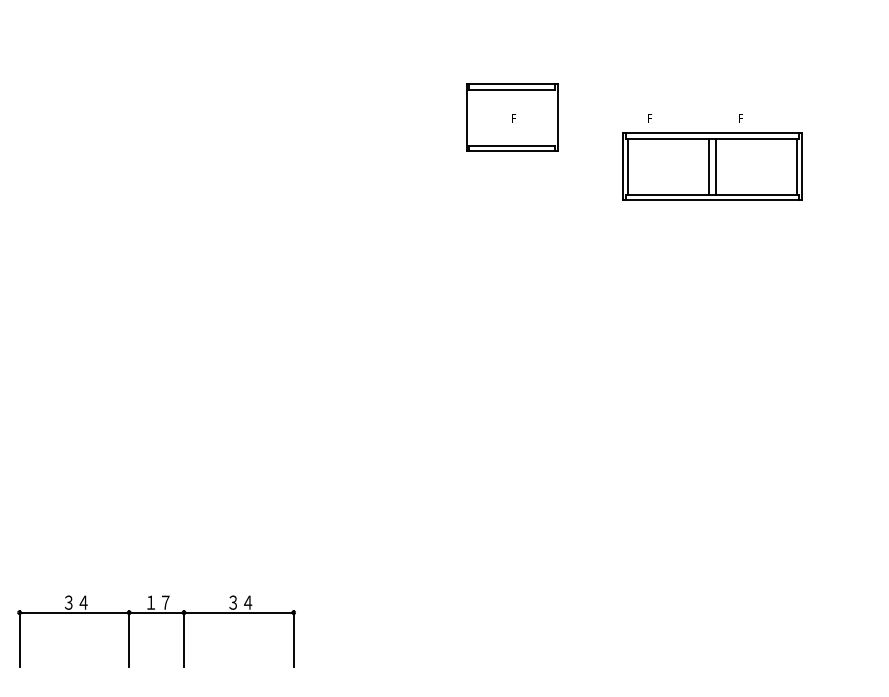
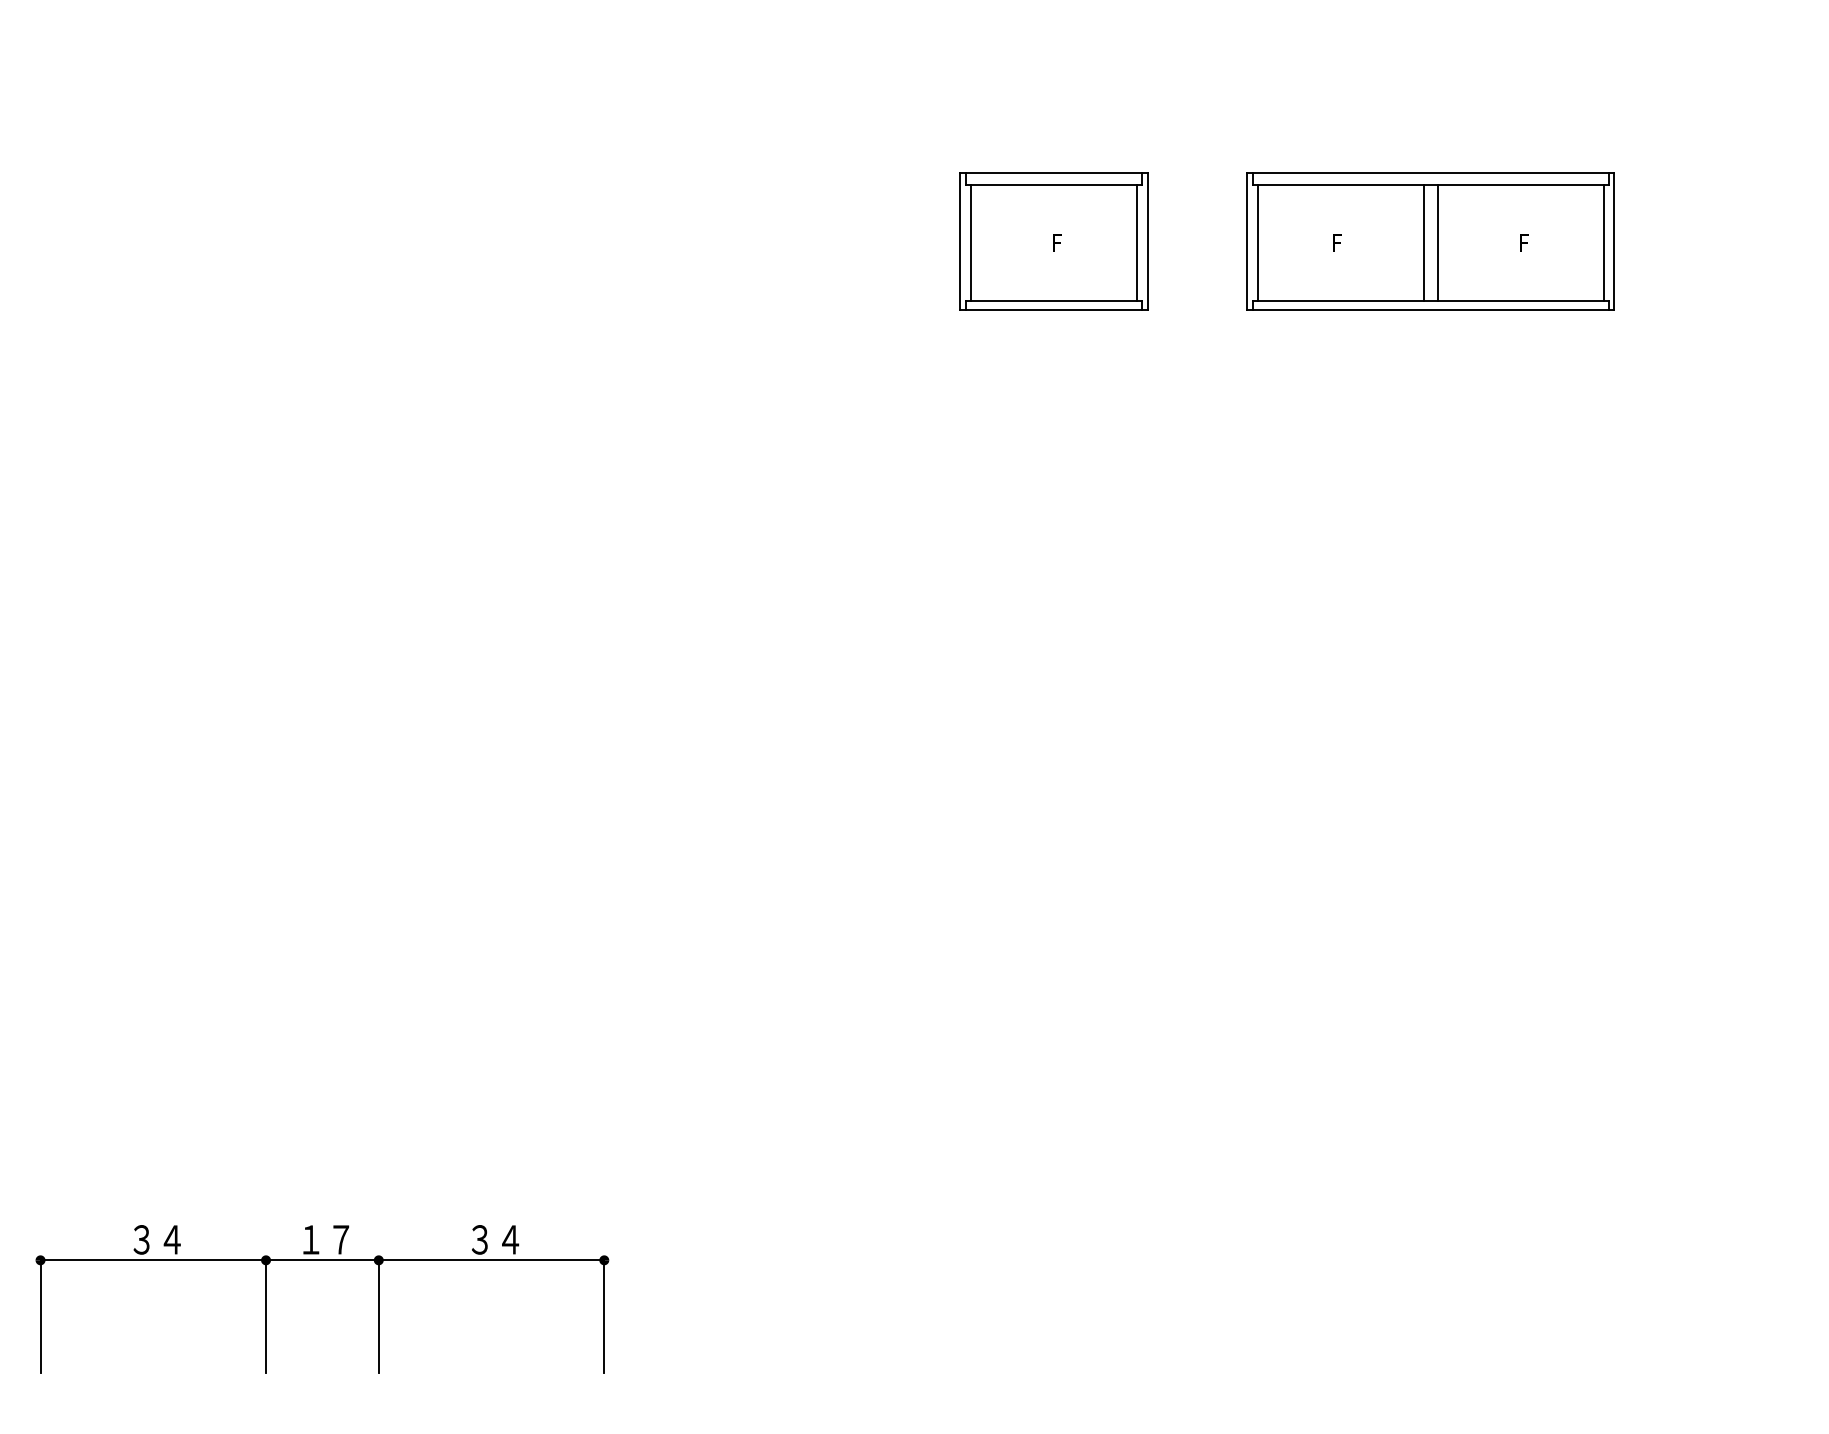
line: (472, 117) -> (972, 241), added
line: (552, 117) -> (1136, 241), added
part: (712, 166) -> (1430, 241), moved

